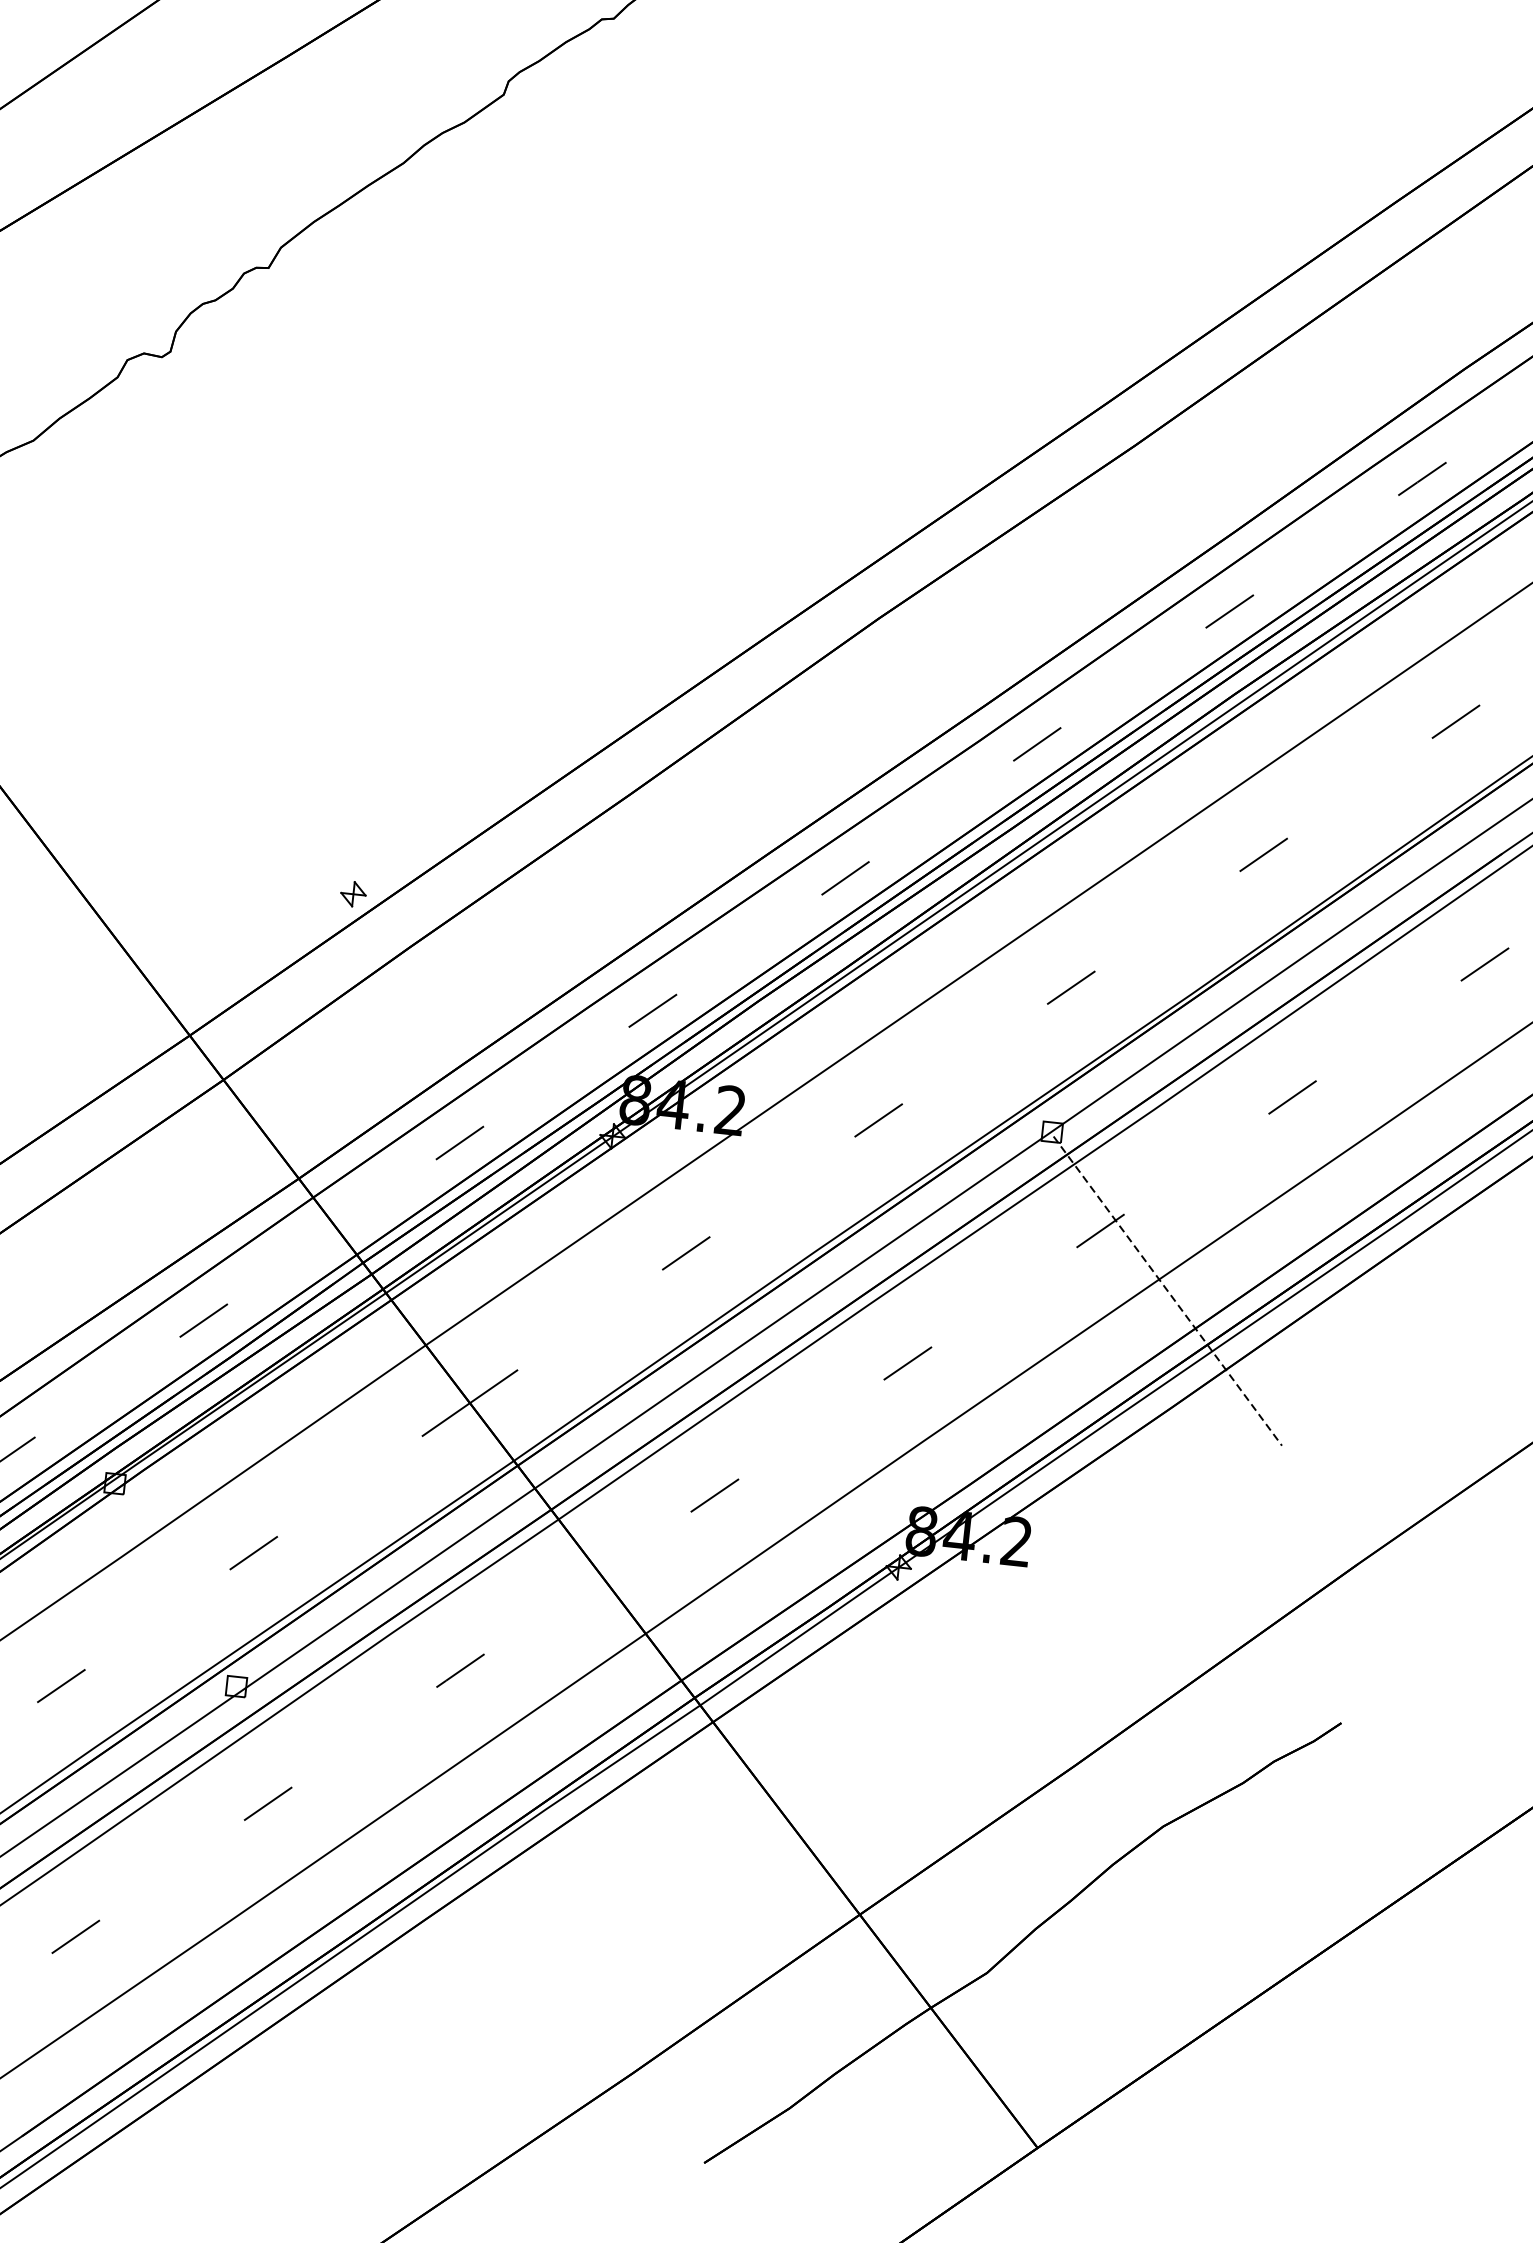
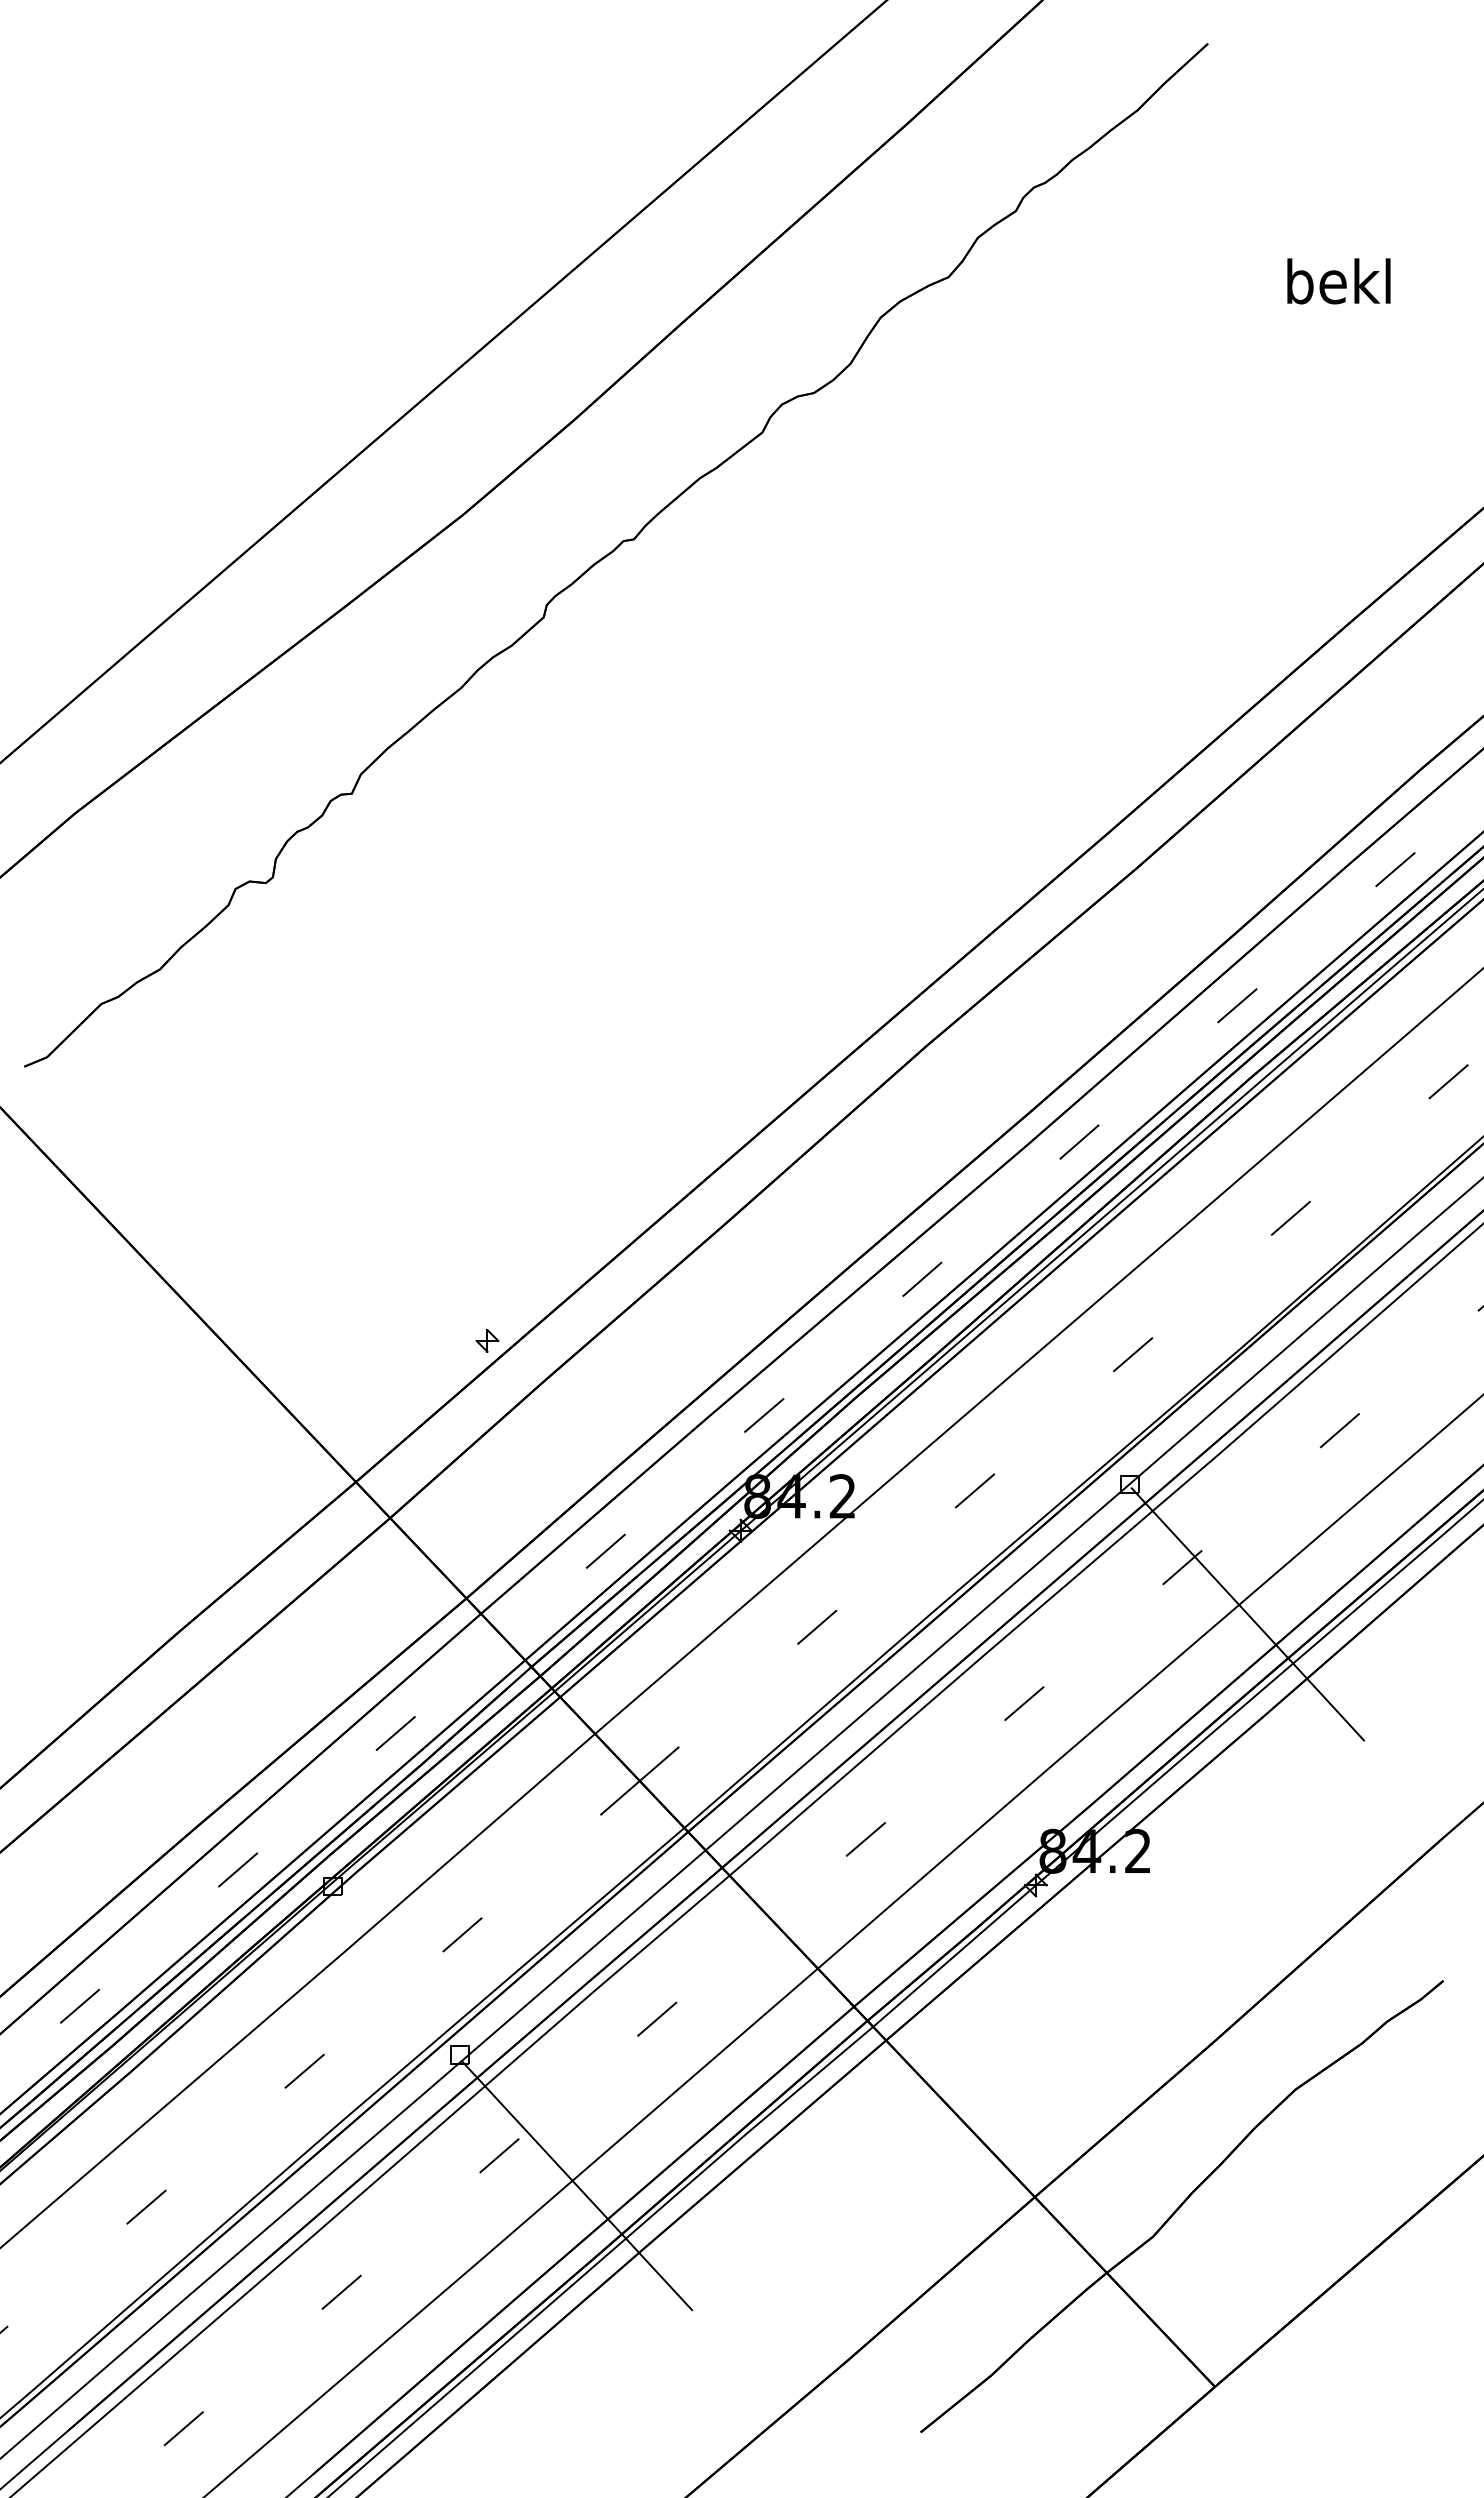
line: (1168, 1291) -> (1248, 1614), dashed -> solid
line: (351, 1846) -> (577, 2185), added

